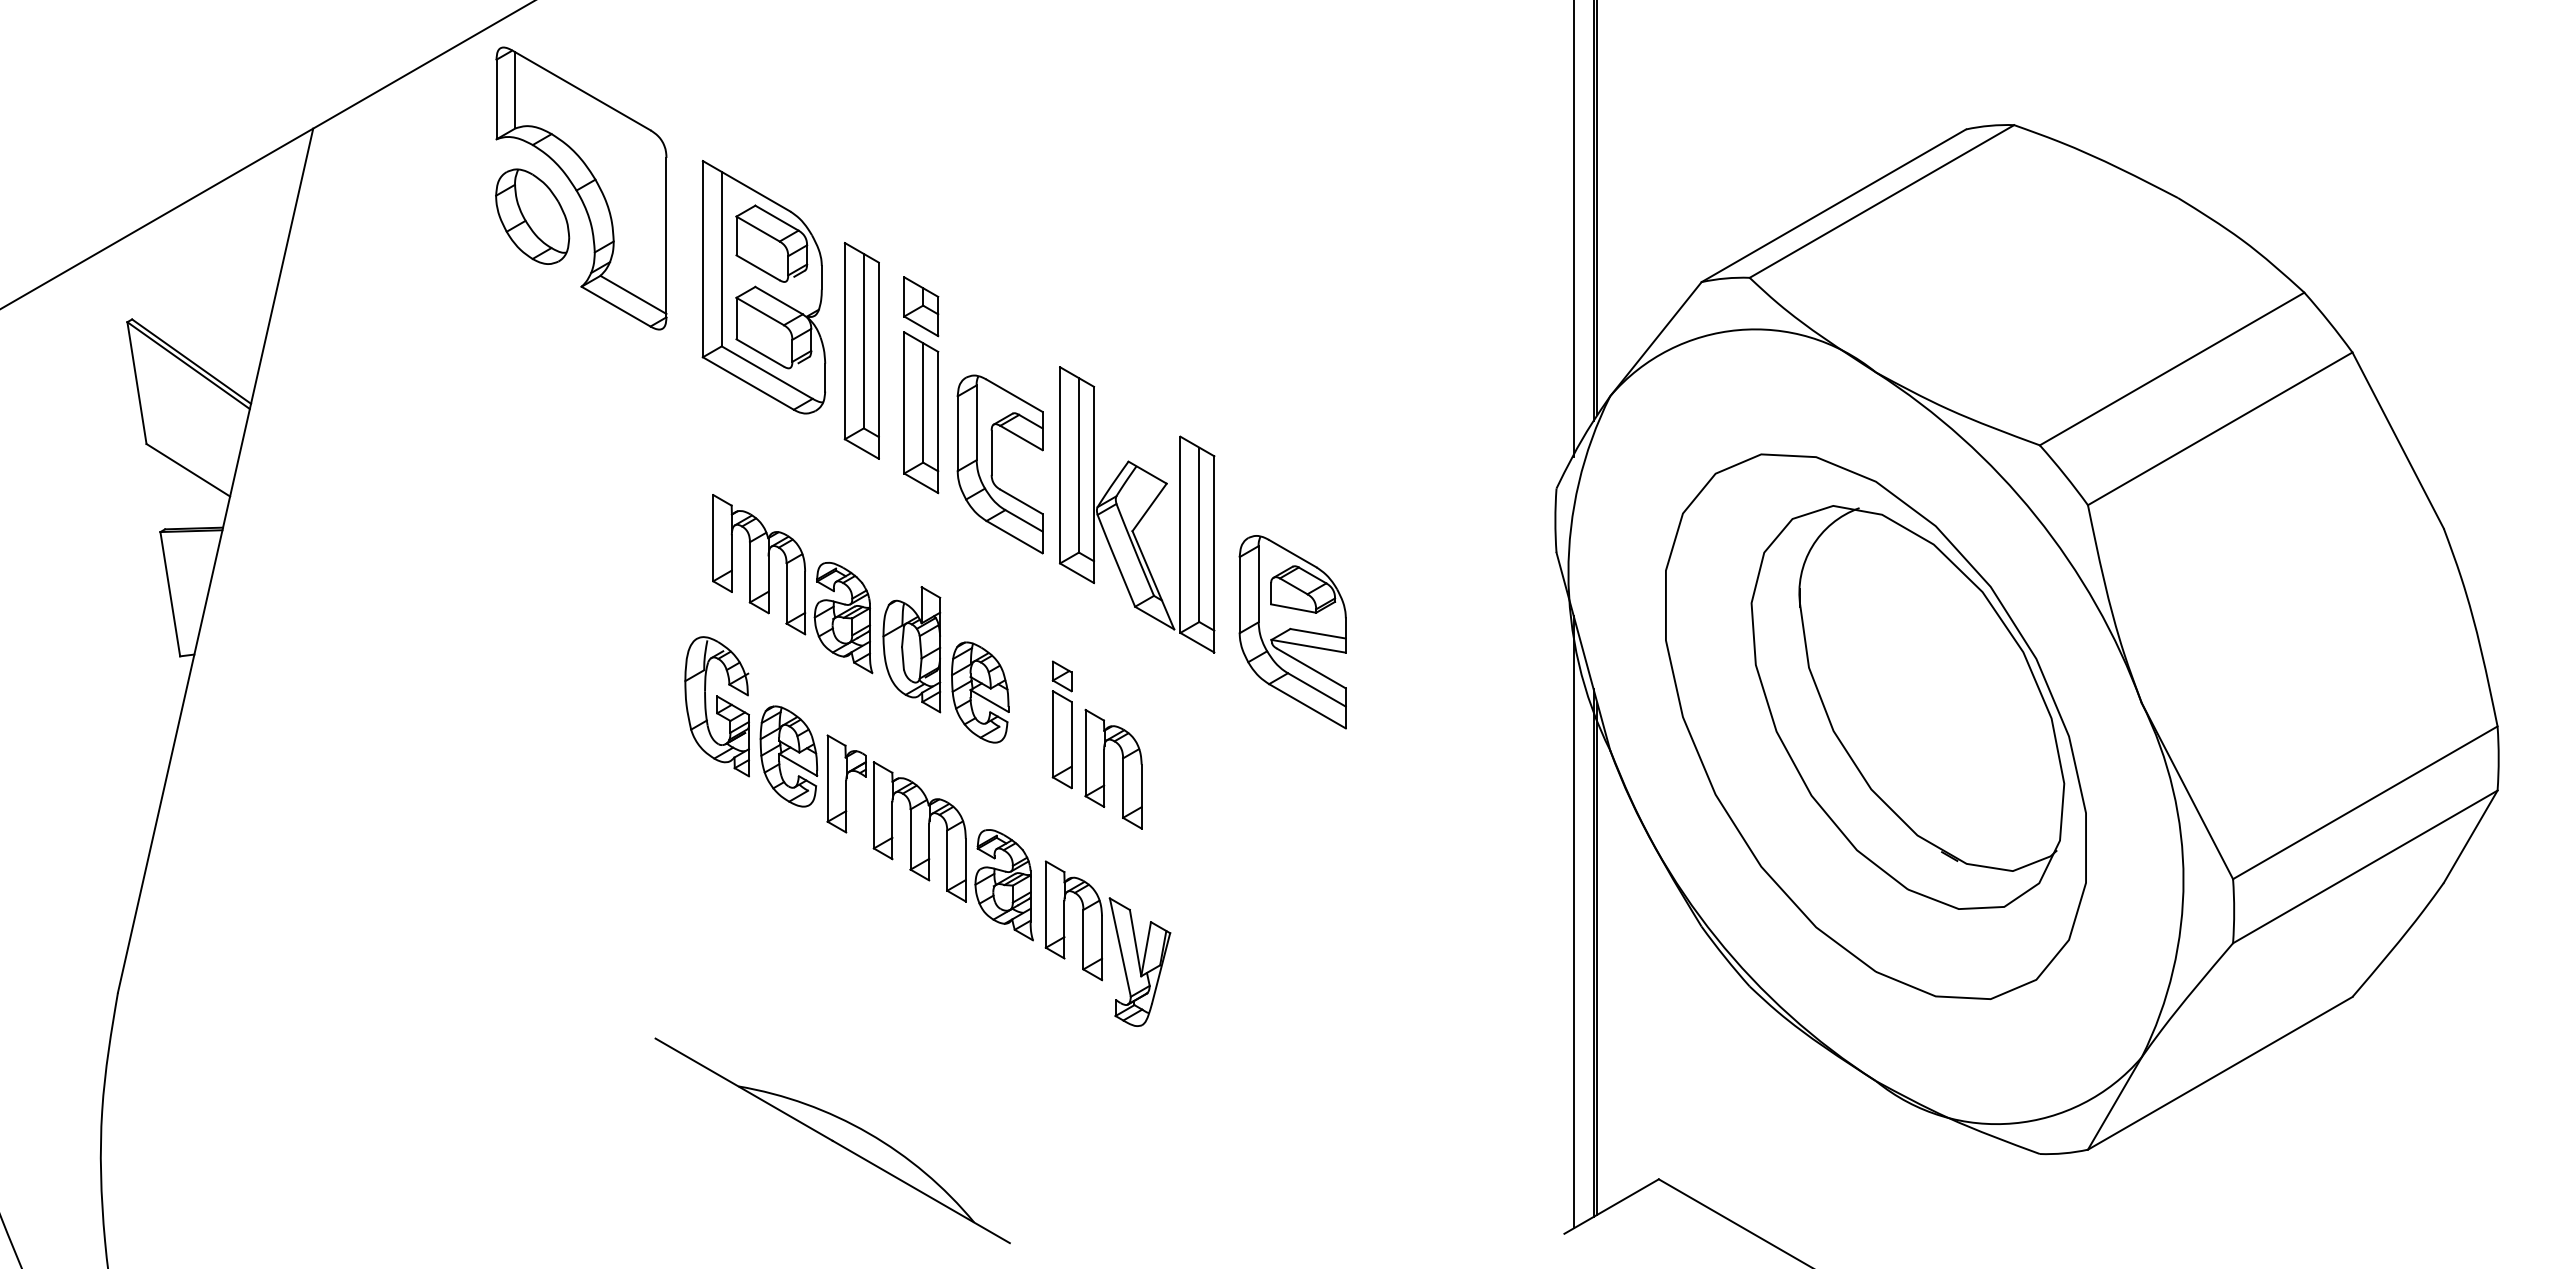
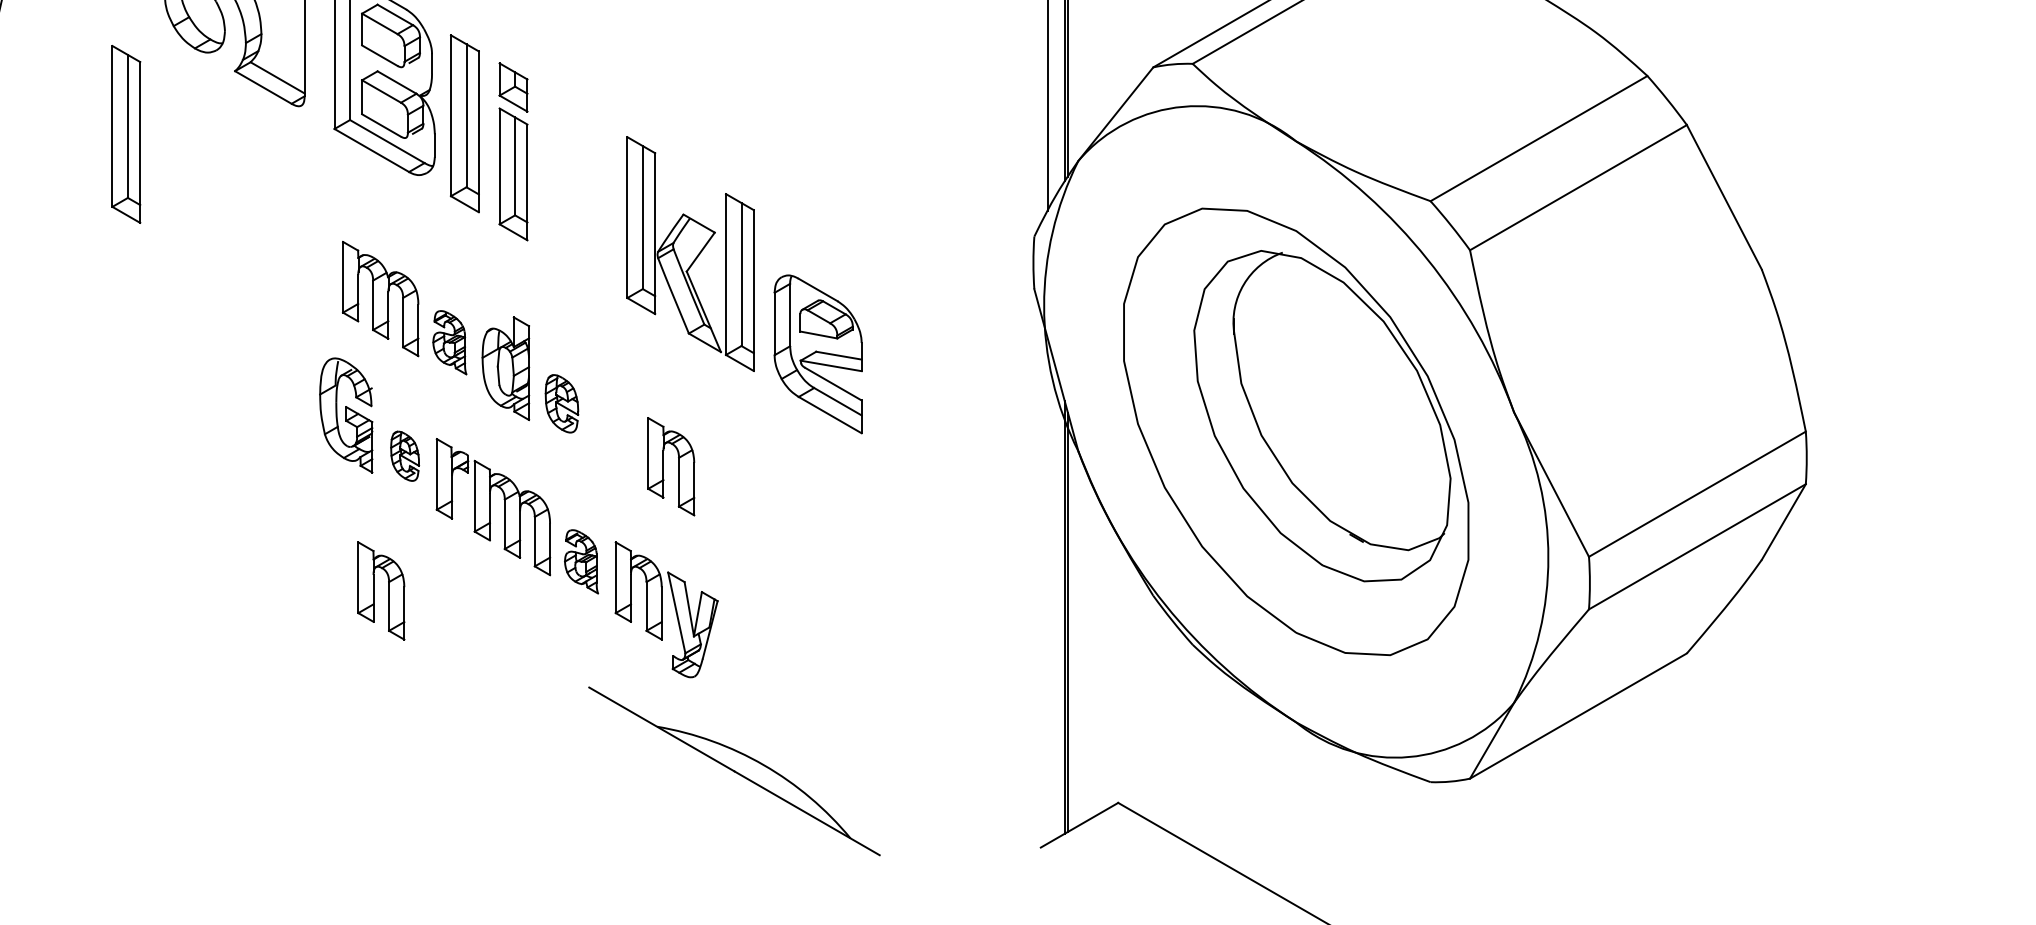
part: (448, 363) -> (126, 134), added
part: (992, 464) -> (571, 216), removed
part: (843, 617) -> (449, 342), size x0.7
part: (980, 692) -> (562, 403), size x0.7
part: (1061, 724) -> (628, 430), removed
part: (788, 756) -> (404, 456), size x0.6
part: (1003, 885) -> (580, 562), size x0.7
part: (750, 920) -> (373, 590), added
line: (1573, 921) -> (1048, 591), removed
part: (832, 1140) -> (734, 771), moved

